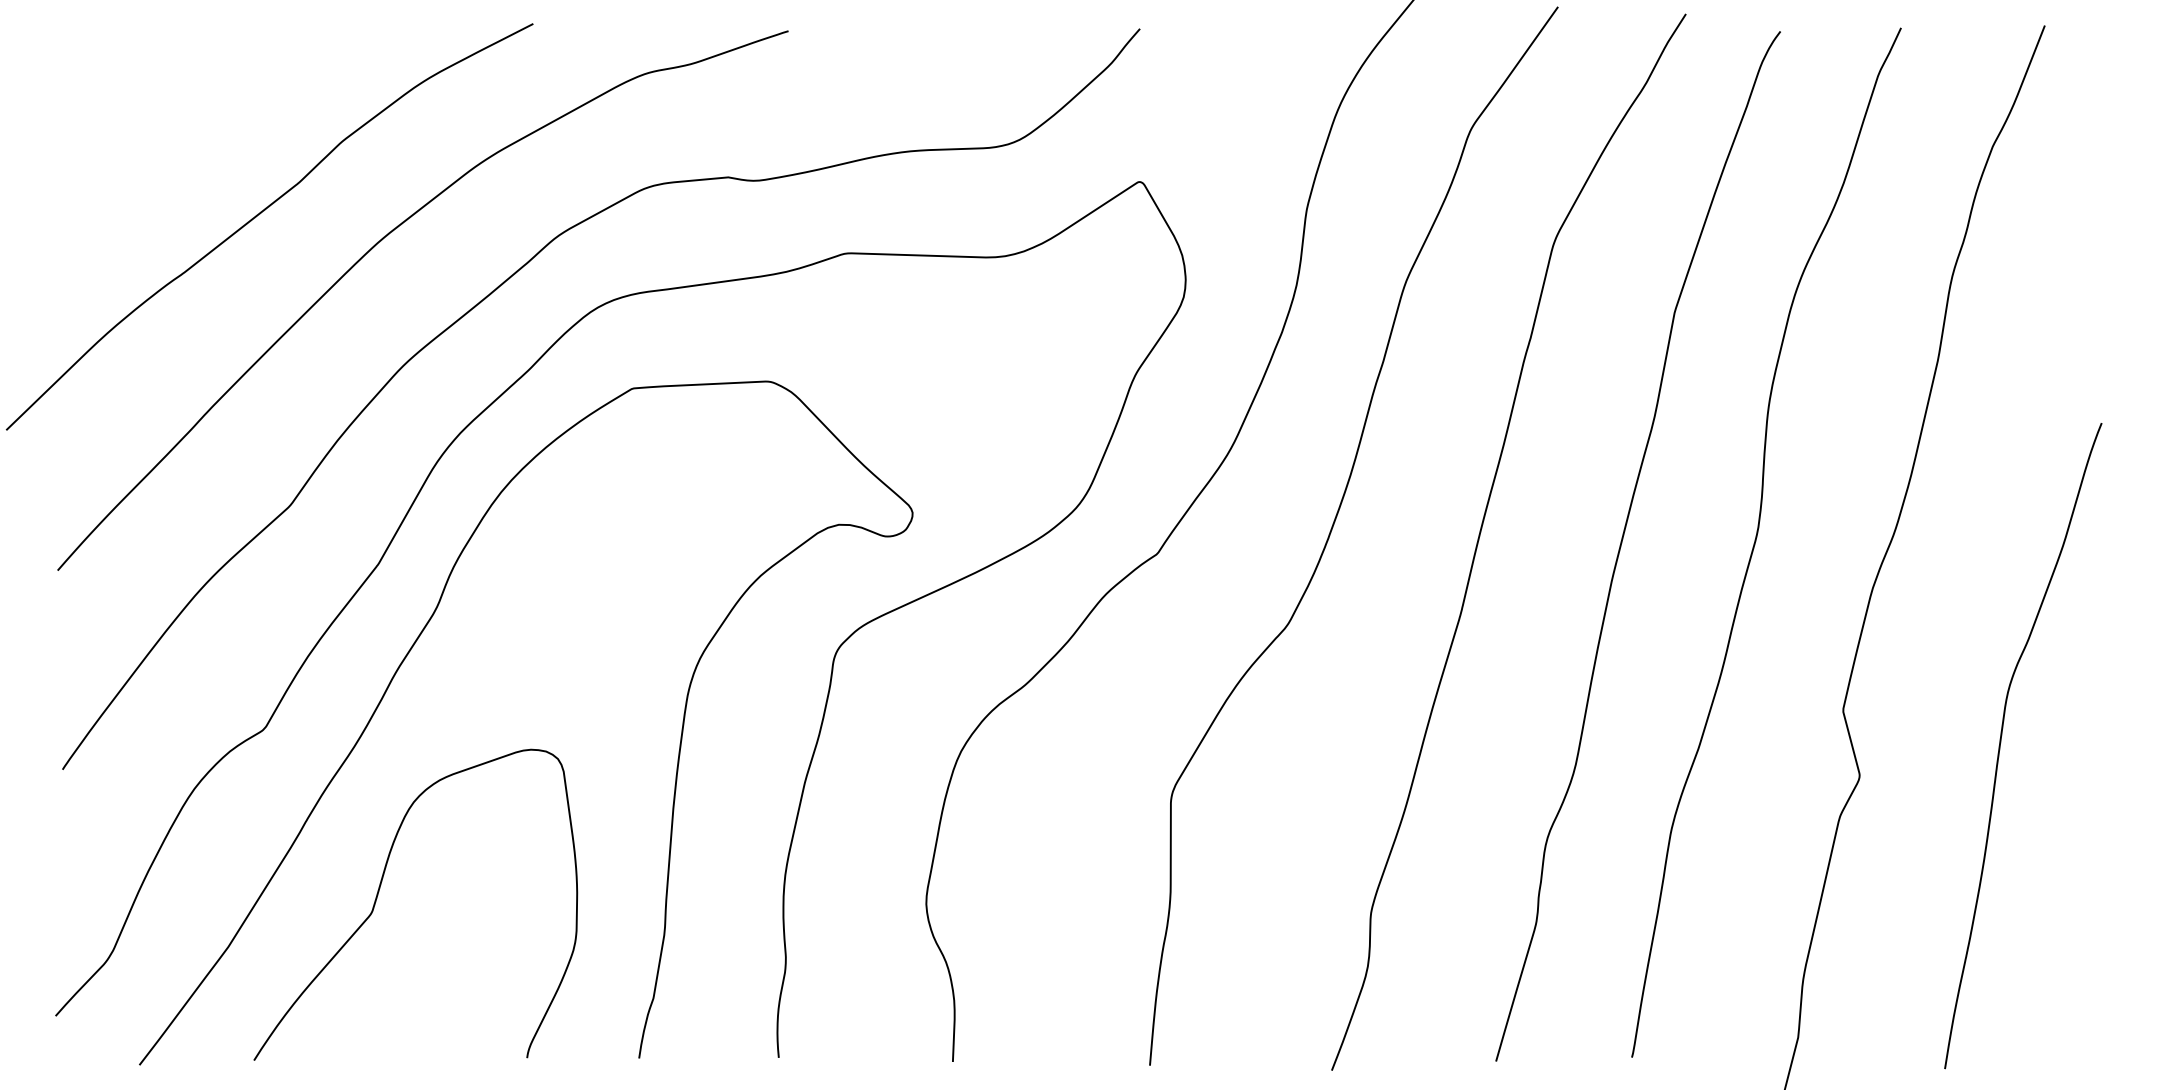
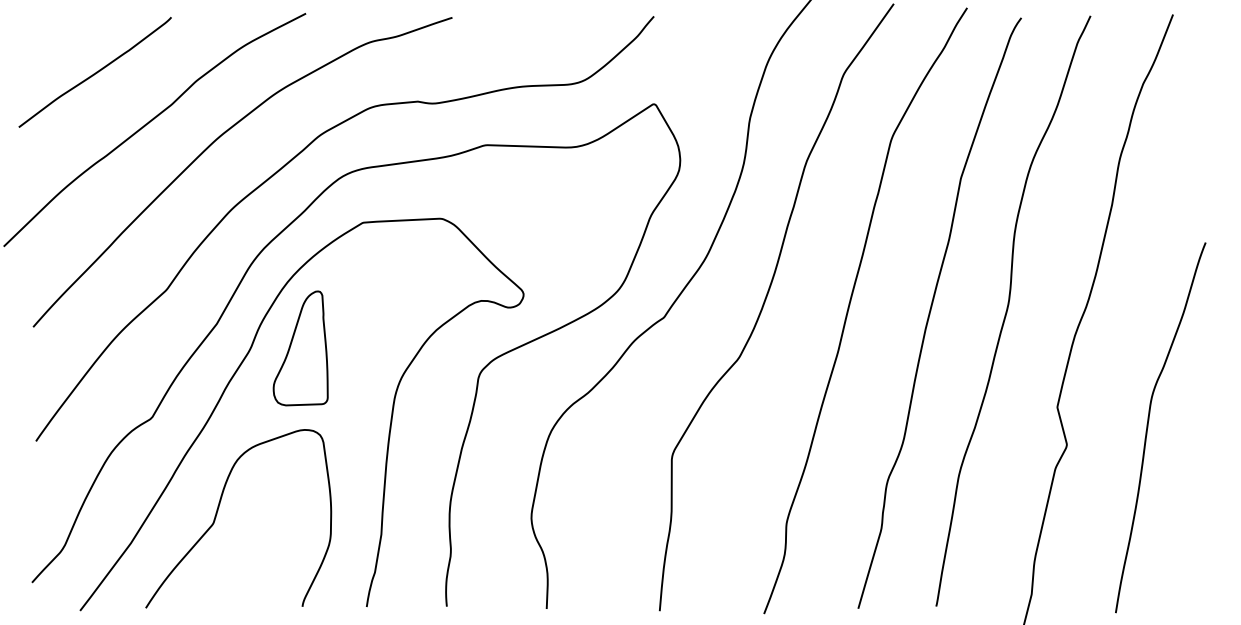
curve: (166, 126) -> (95, 72), added
part: (523, 607) -> (300, 348), added

